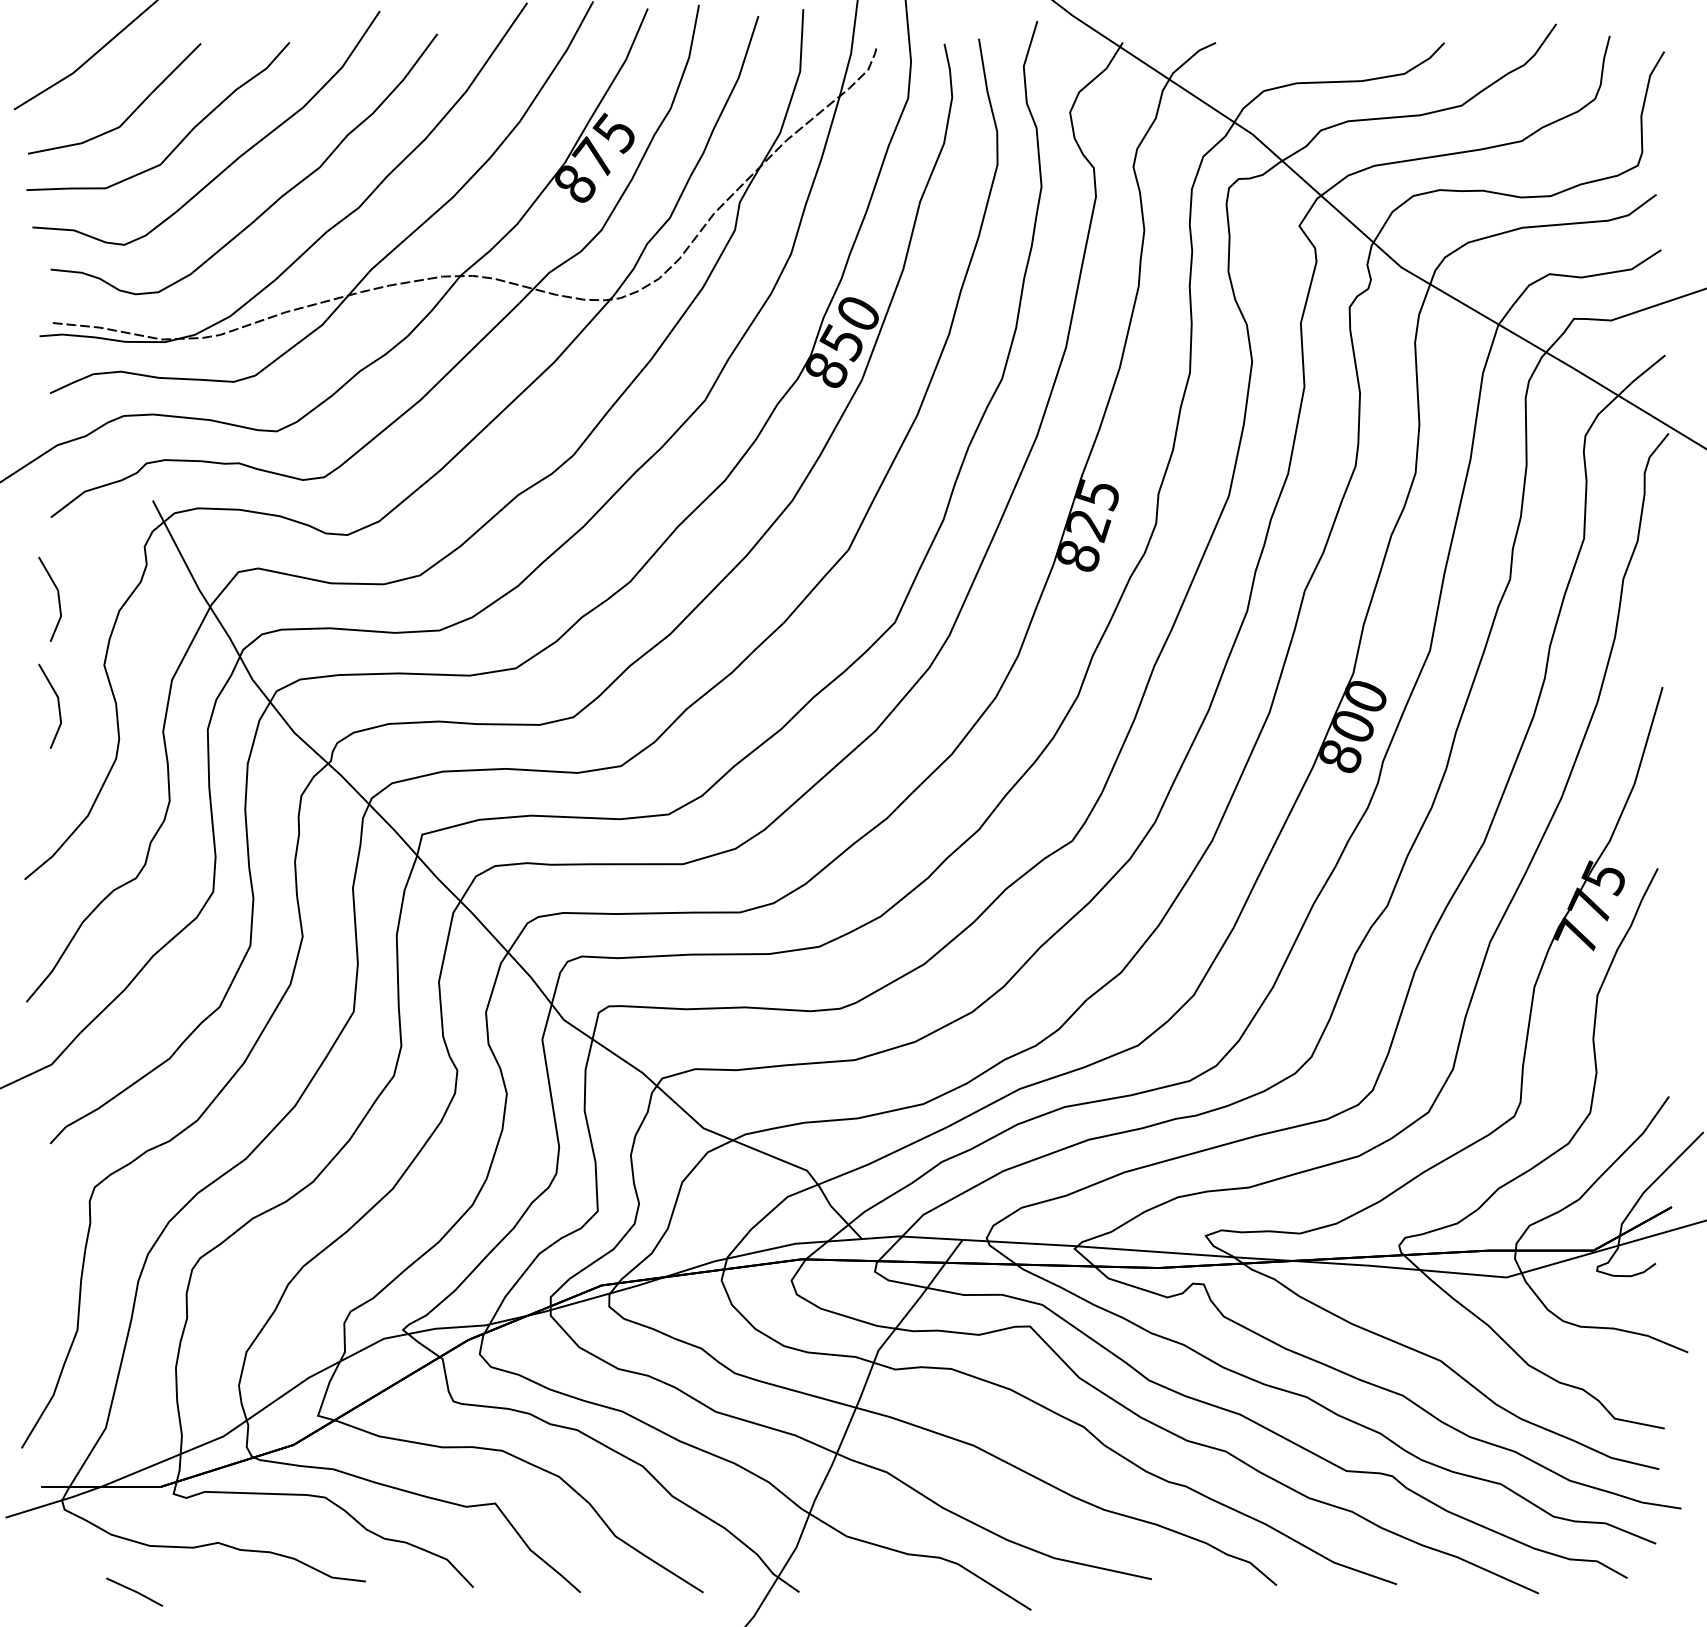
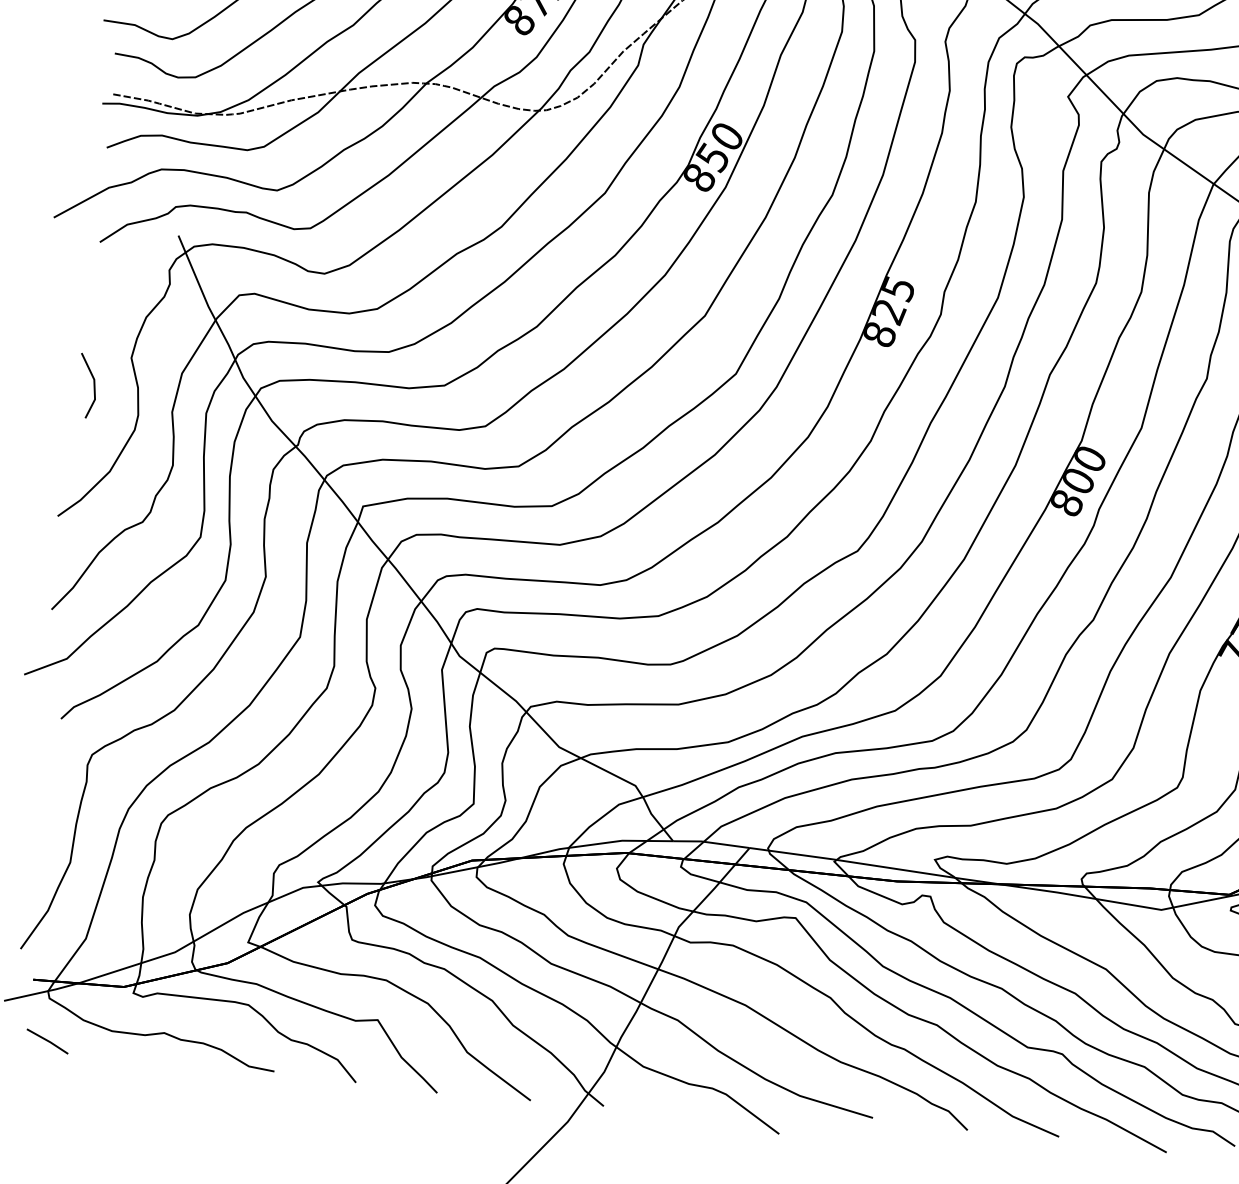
line: (57, 596) -> (100, 302), removed
line: (134, 1591) -> (47, 1040), moved

